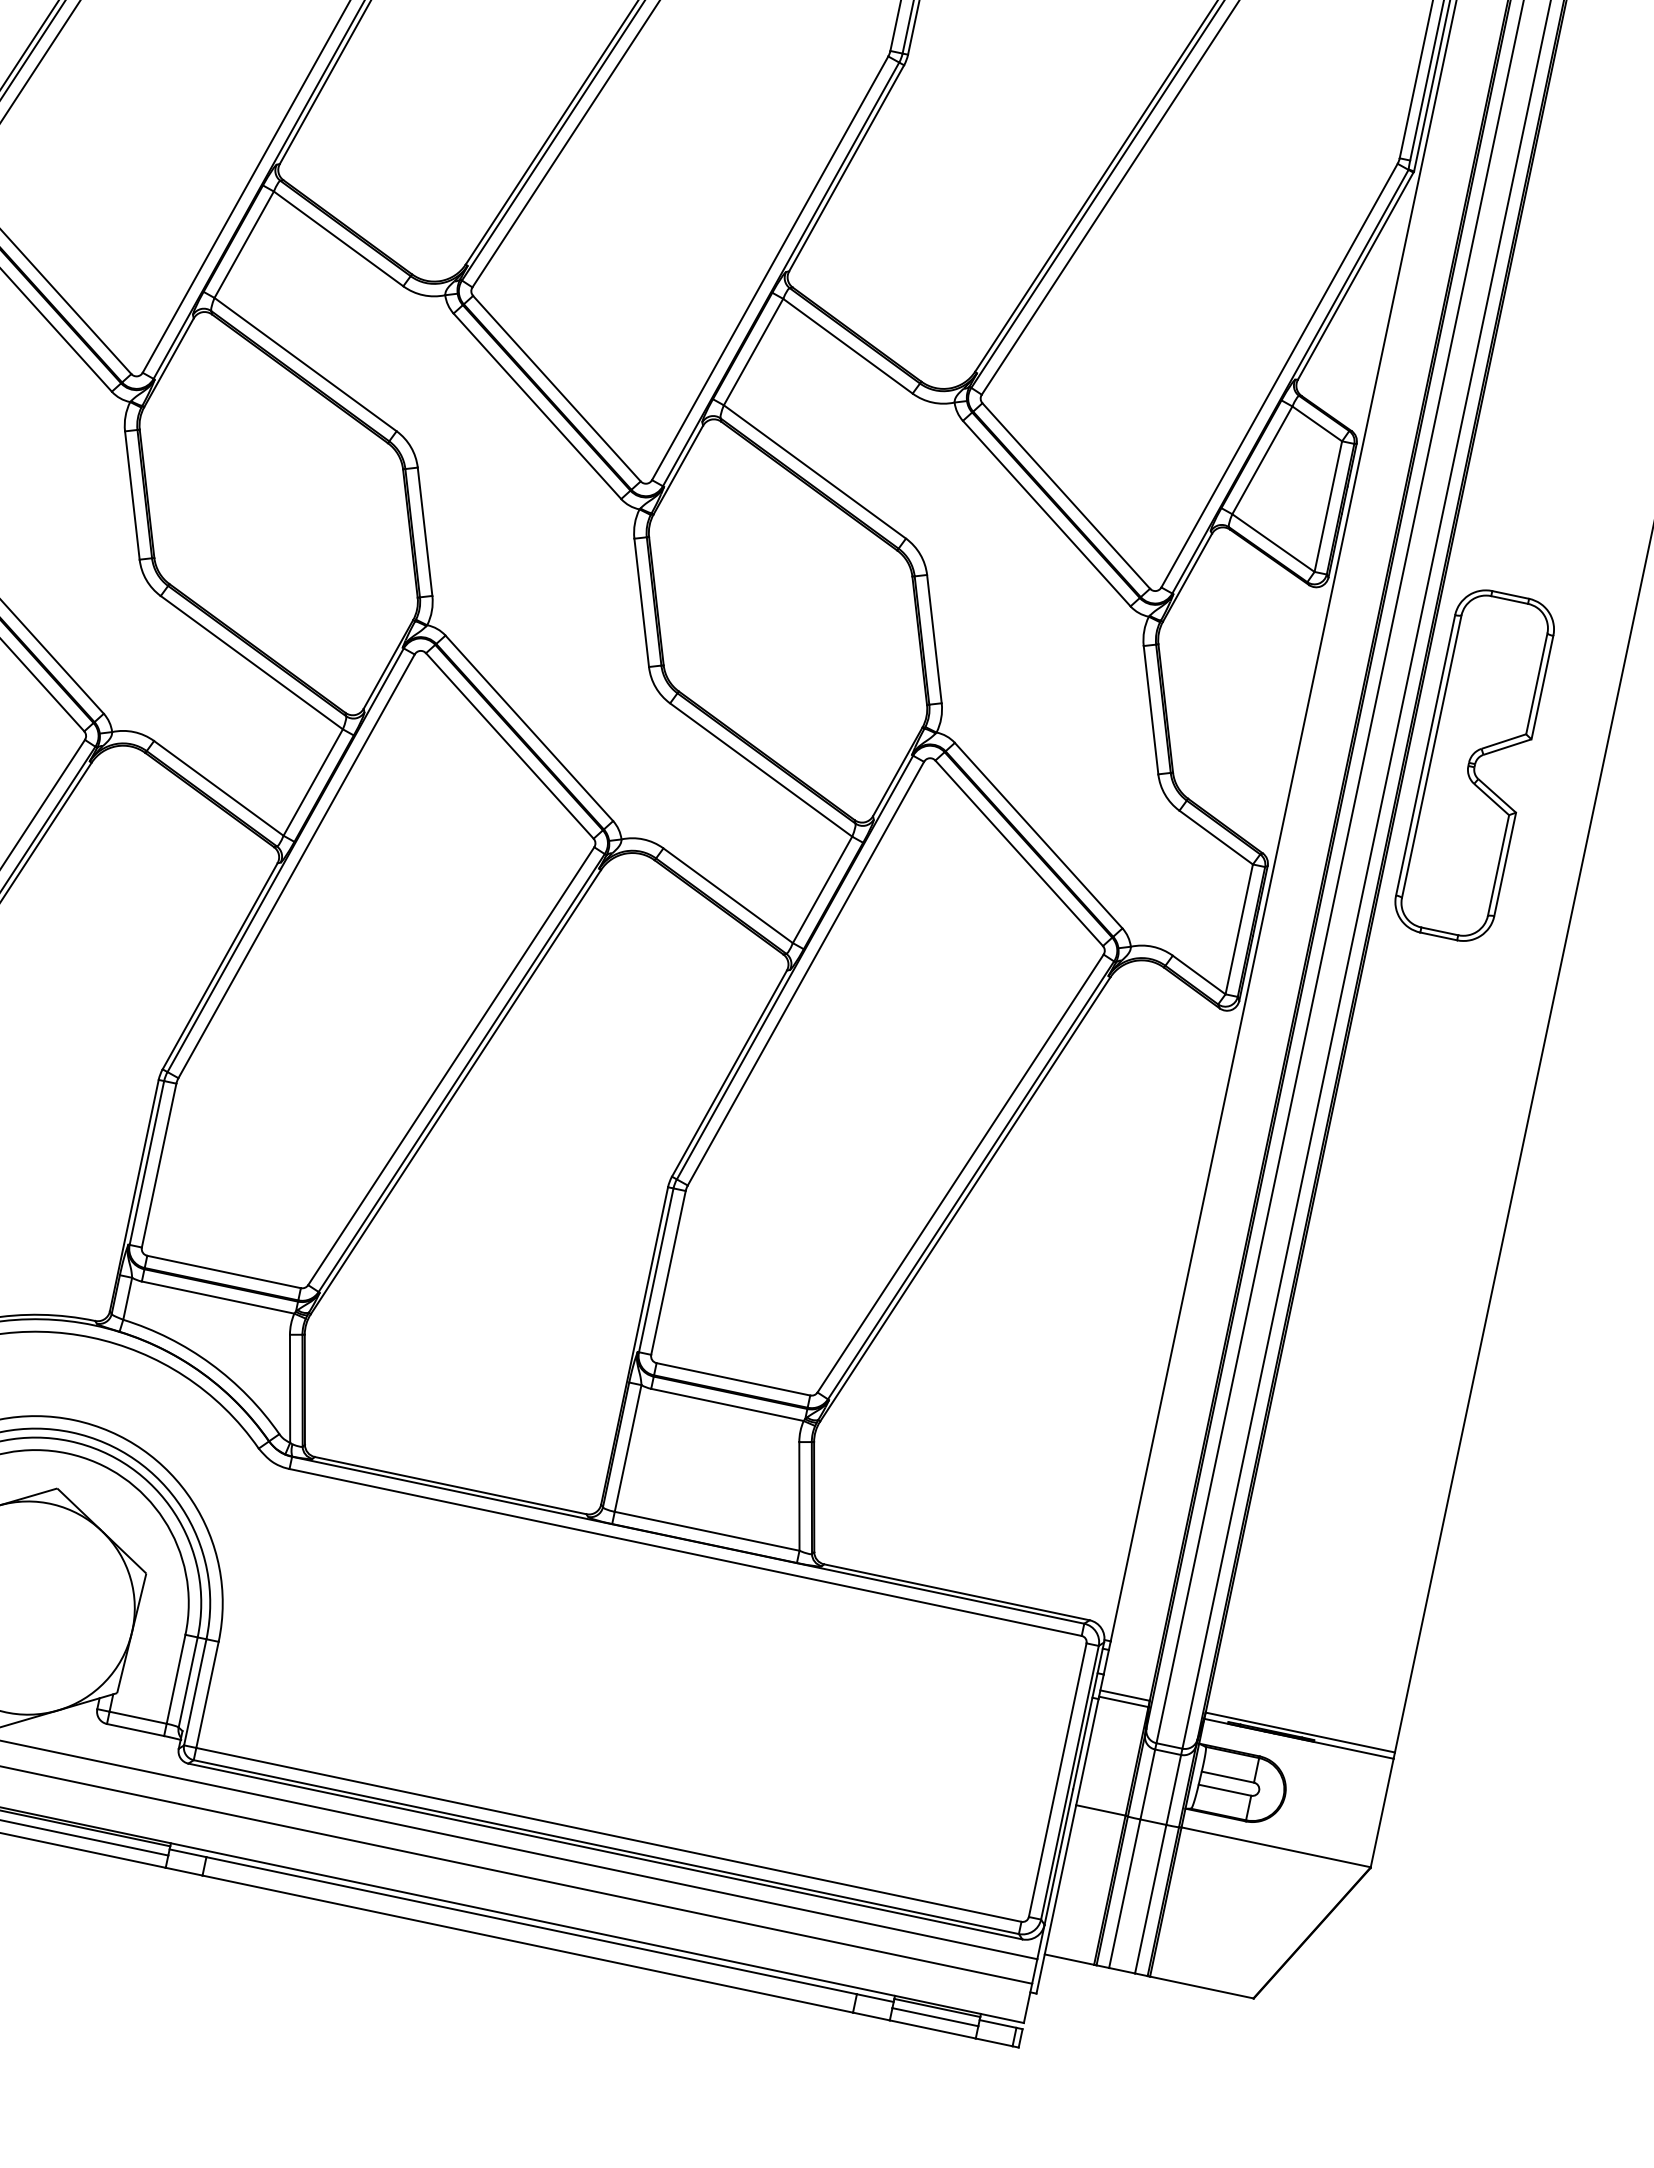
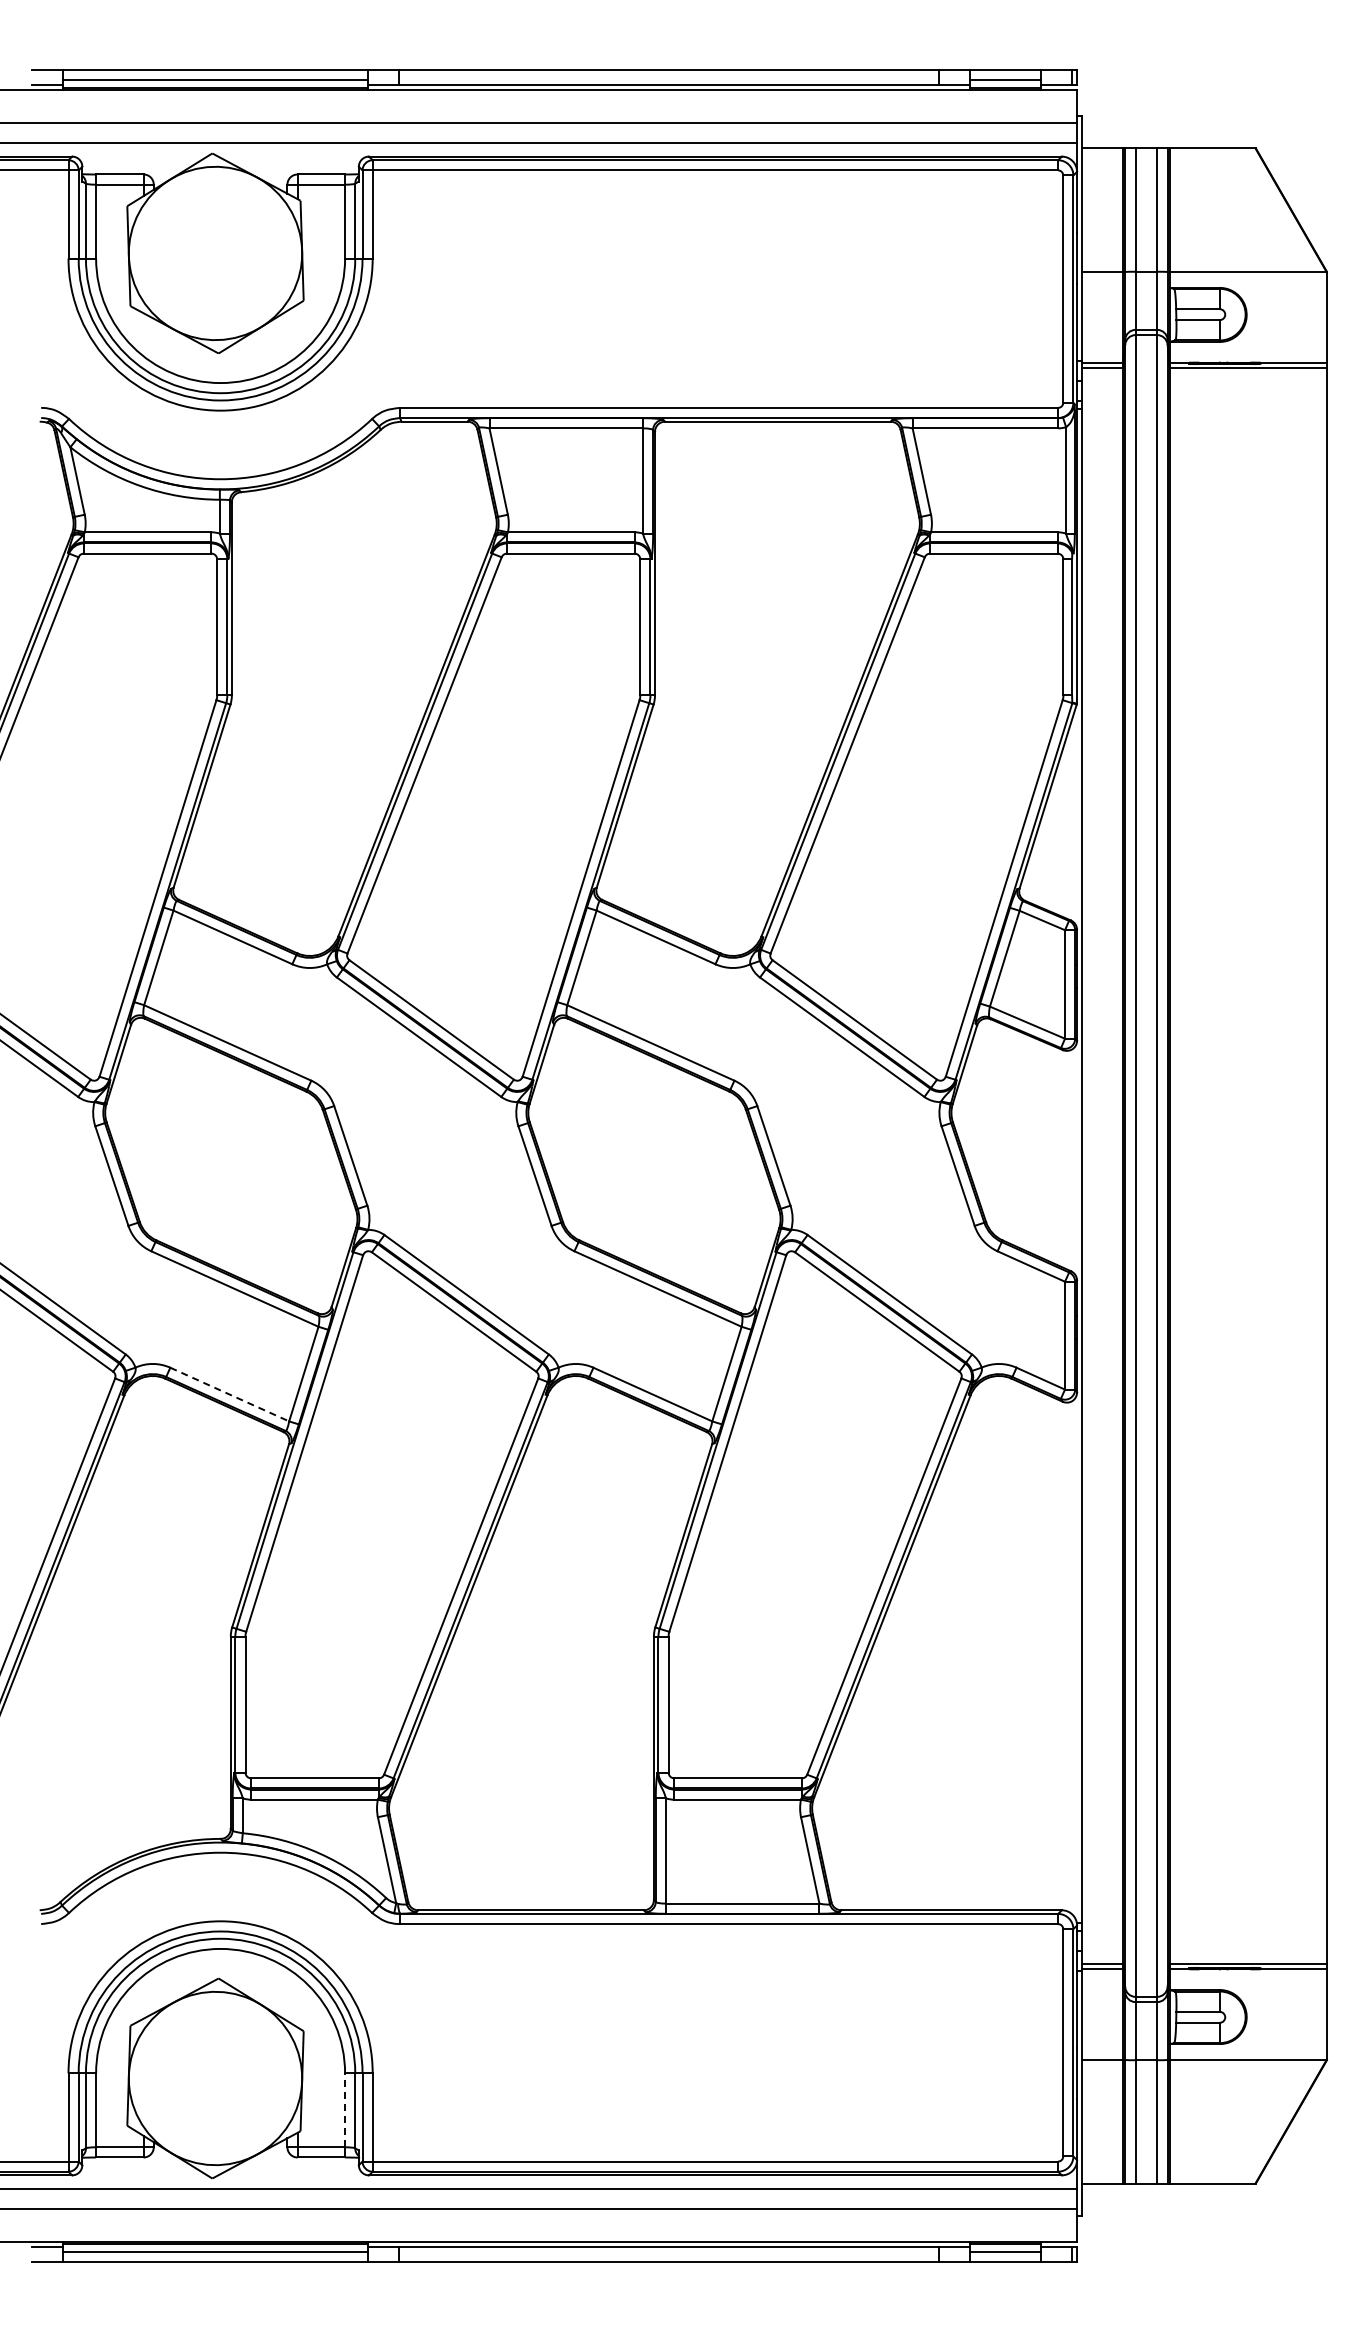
part: (1474, 764) -> (1224, 1165), removed
line: (219, 788) -> (230, 1394), solid -> dashed
line: (176, 1679) -> (345, 2110), solid -> dashed

